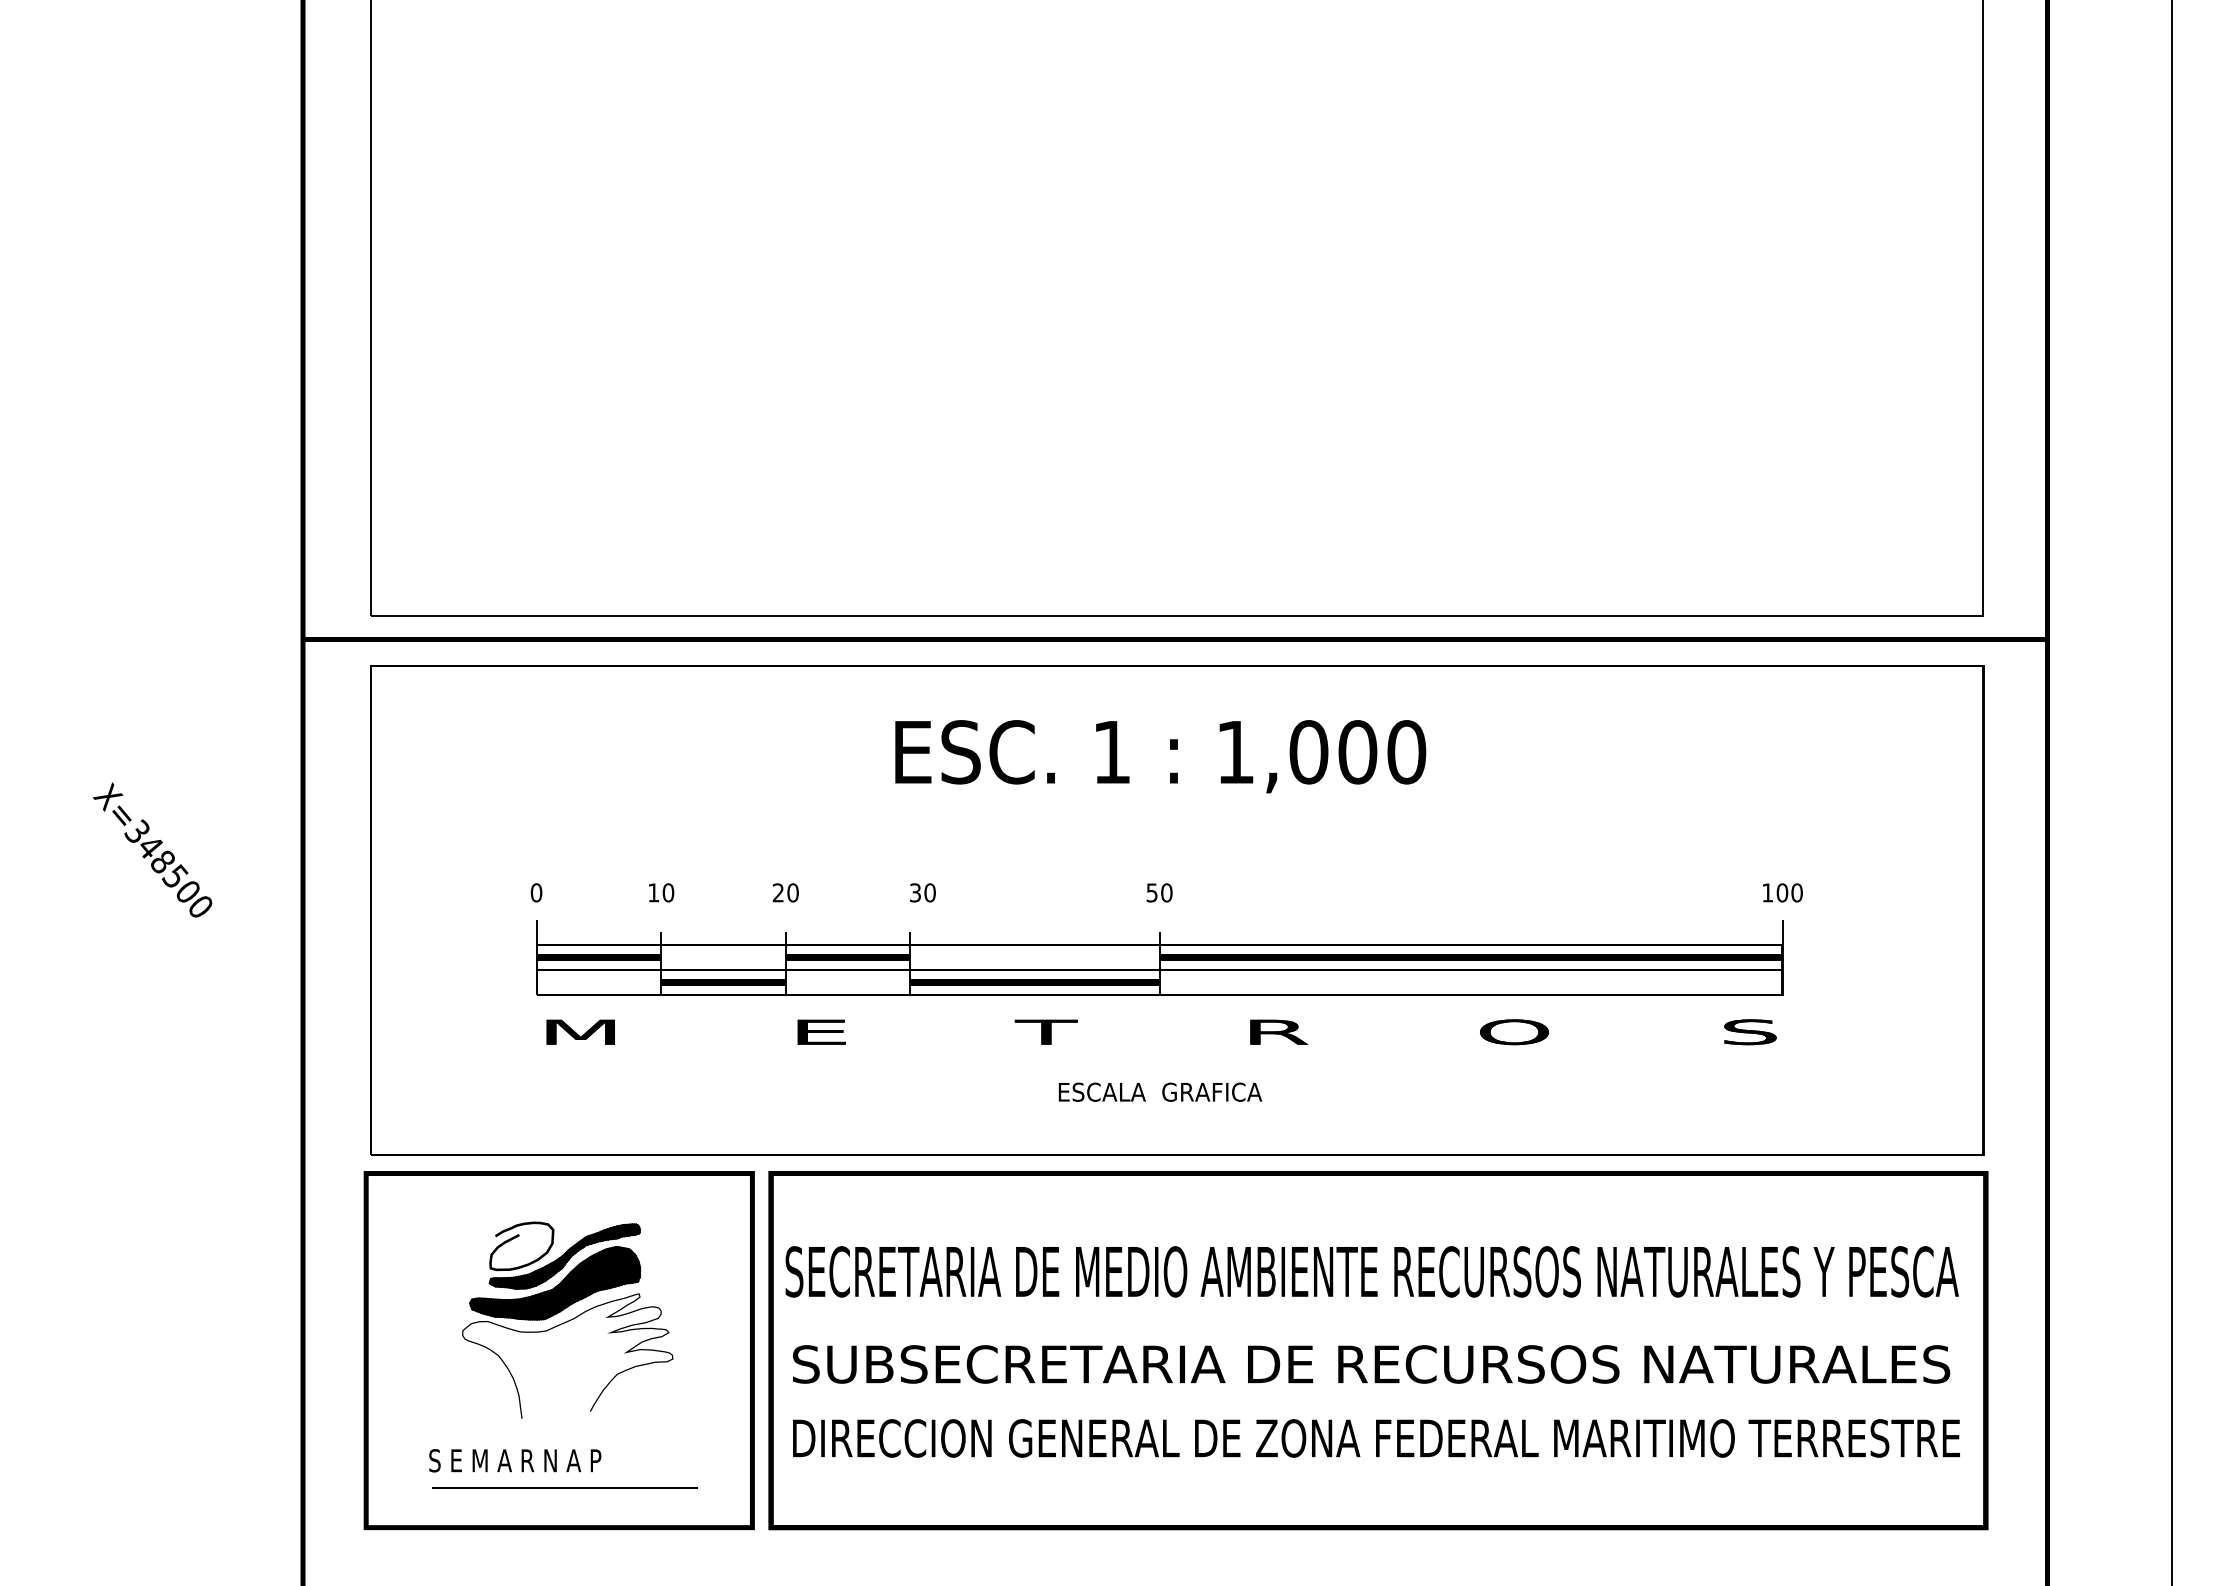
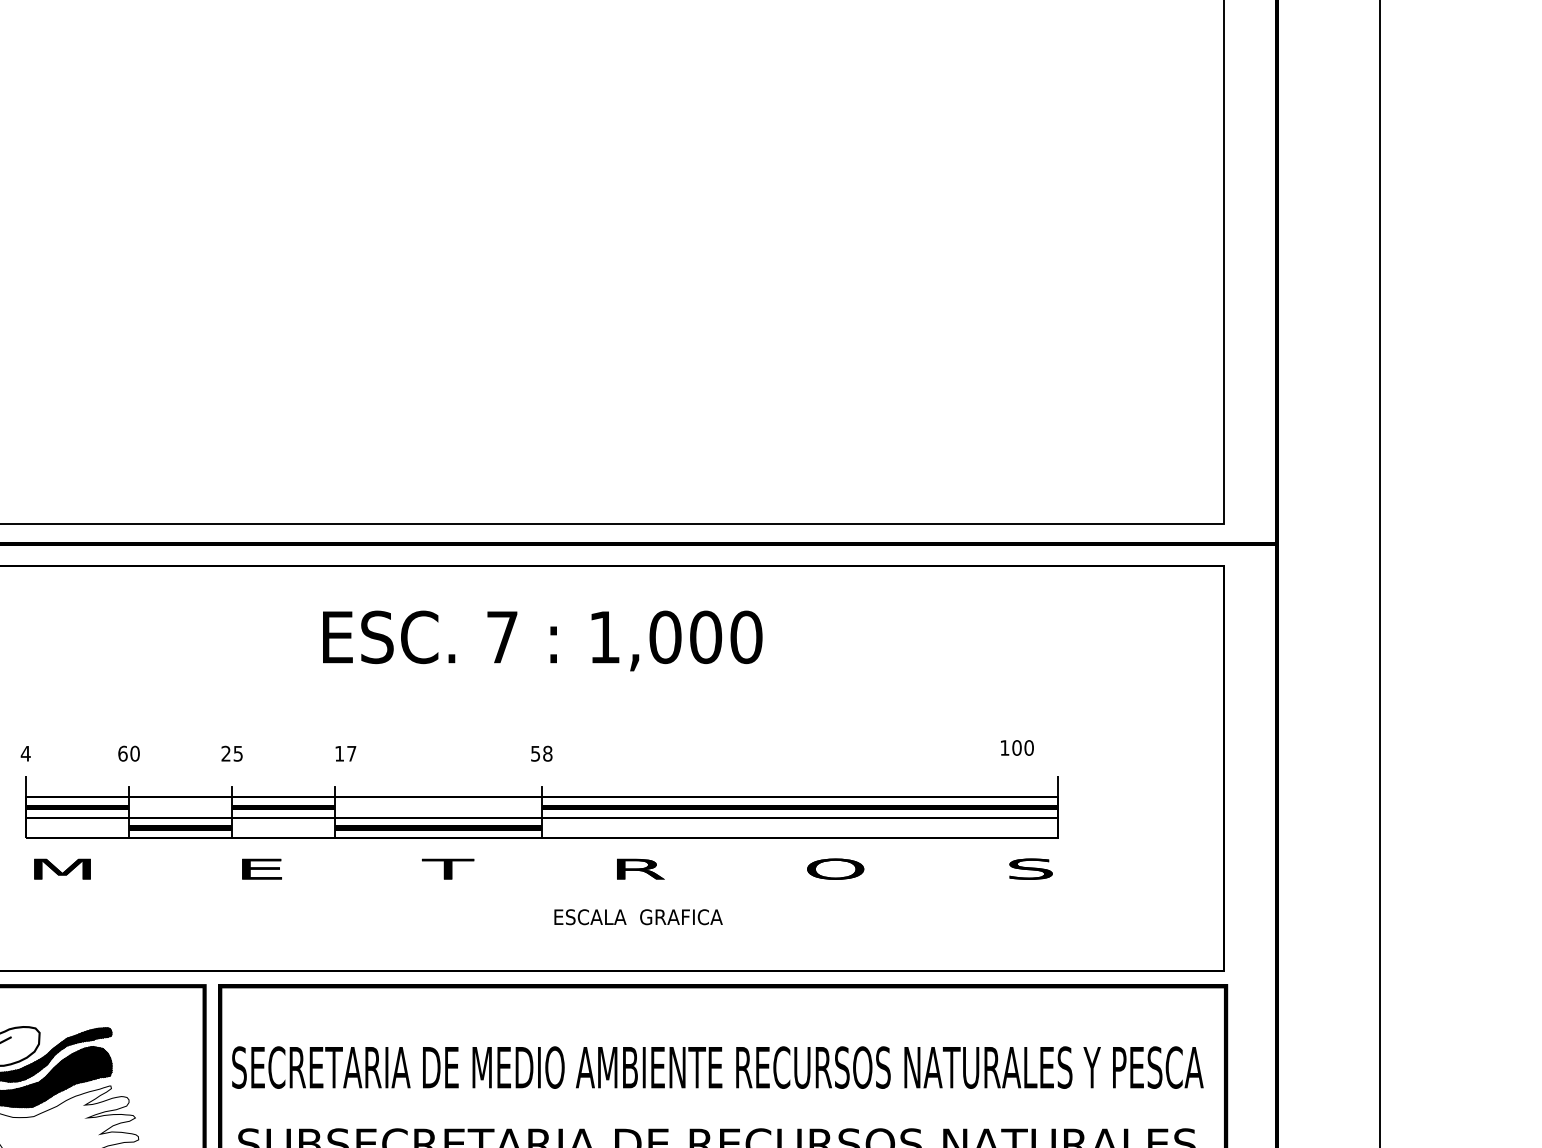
text: (1111, 752) -> (501, 637), 1 -> 7
text: (536, 892) -> (25, 753), 0 -> 4
text: (653, 892) -> (122, 753), 10 -> 60
text: (792, 892) -> (237, 753), 20 -> 25
text: (922, 892) -> (345, 753), 30 -> 17
text: (1166, 892) -> (547, 753), 50 -> 58
text: (1782, 892) -> (1017, 747), moved
text: (1160, 1091) -> (638, 916), moved

